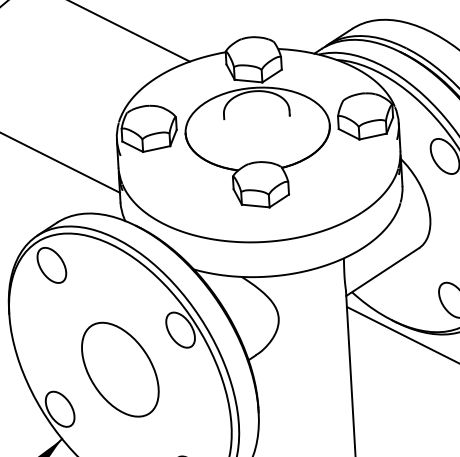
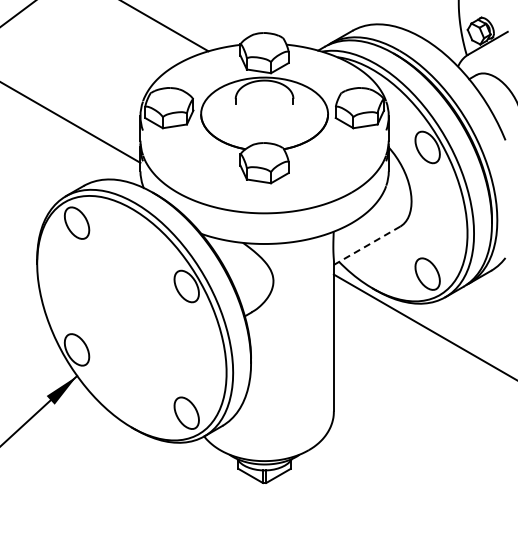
line: (383, 271) -> (367, 245), solid -> dashed
part: (119, 370) -> (131, 318), removed

